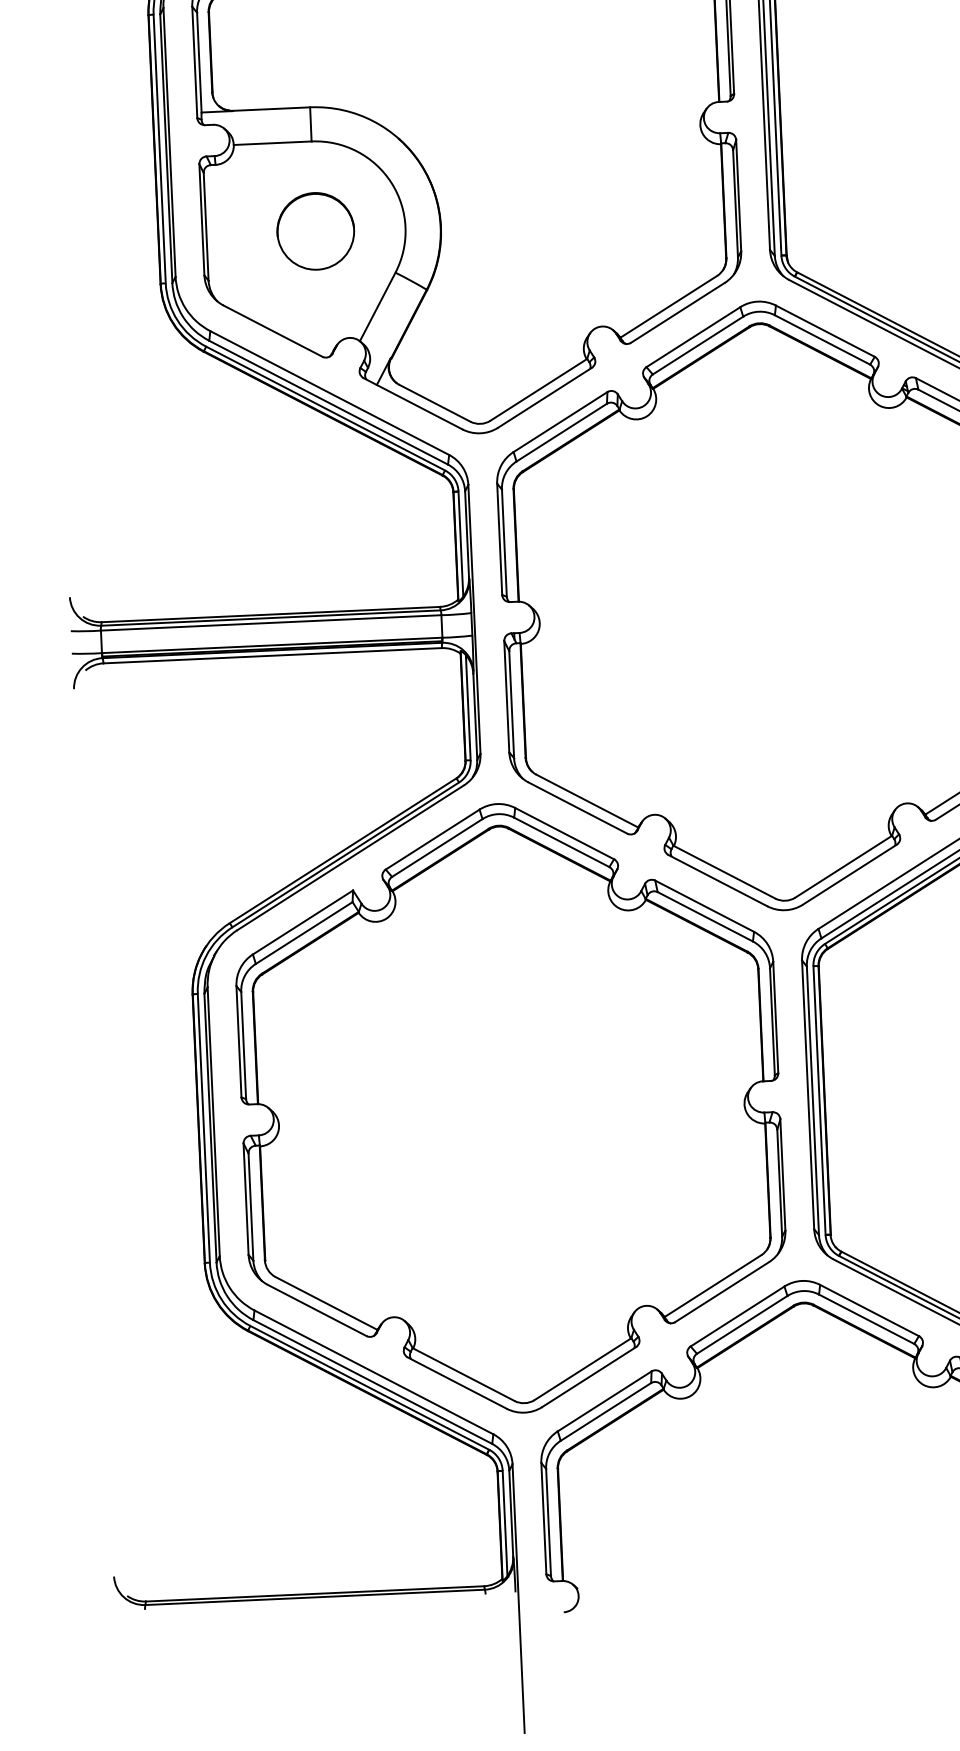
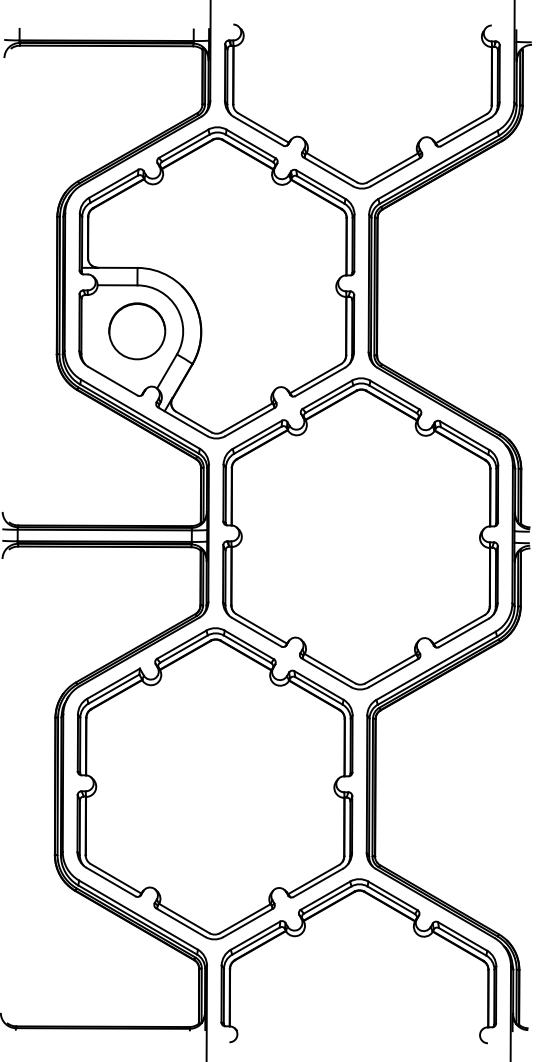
circle: (316, 231) -> (137, 331), size x1.43

